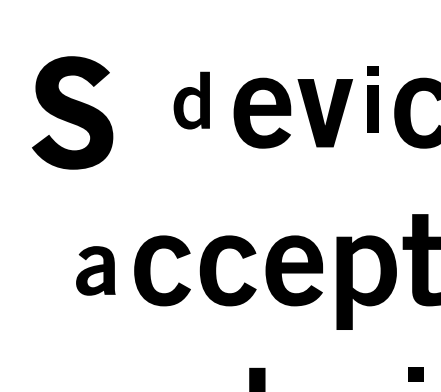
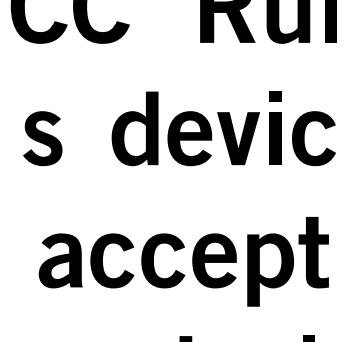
part: (372, 98) -> (275, 127), size x1.43
part: (191, 100) -> (134, 128), size x1.67
part: (72, 113) -> (42, 138), size x0.62
part: (95, 270) -> (60, 260), size x1.43

